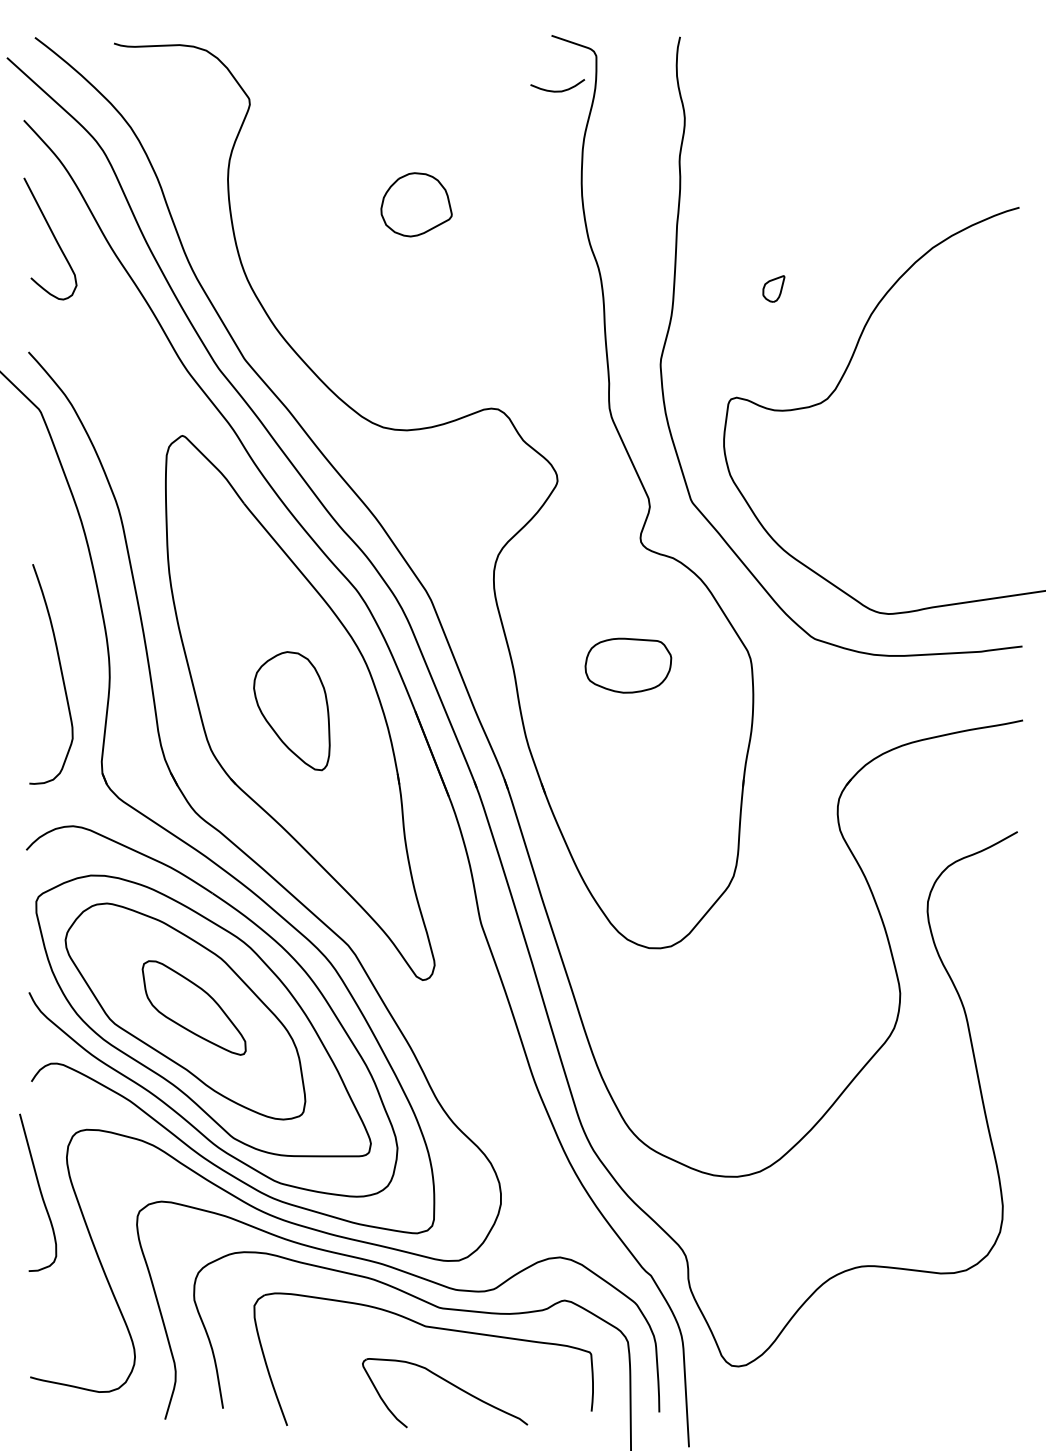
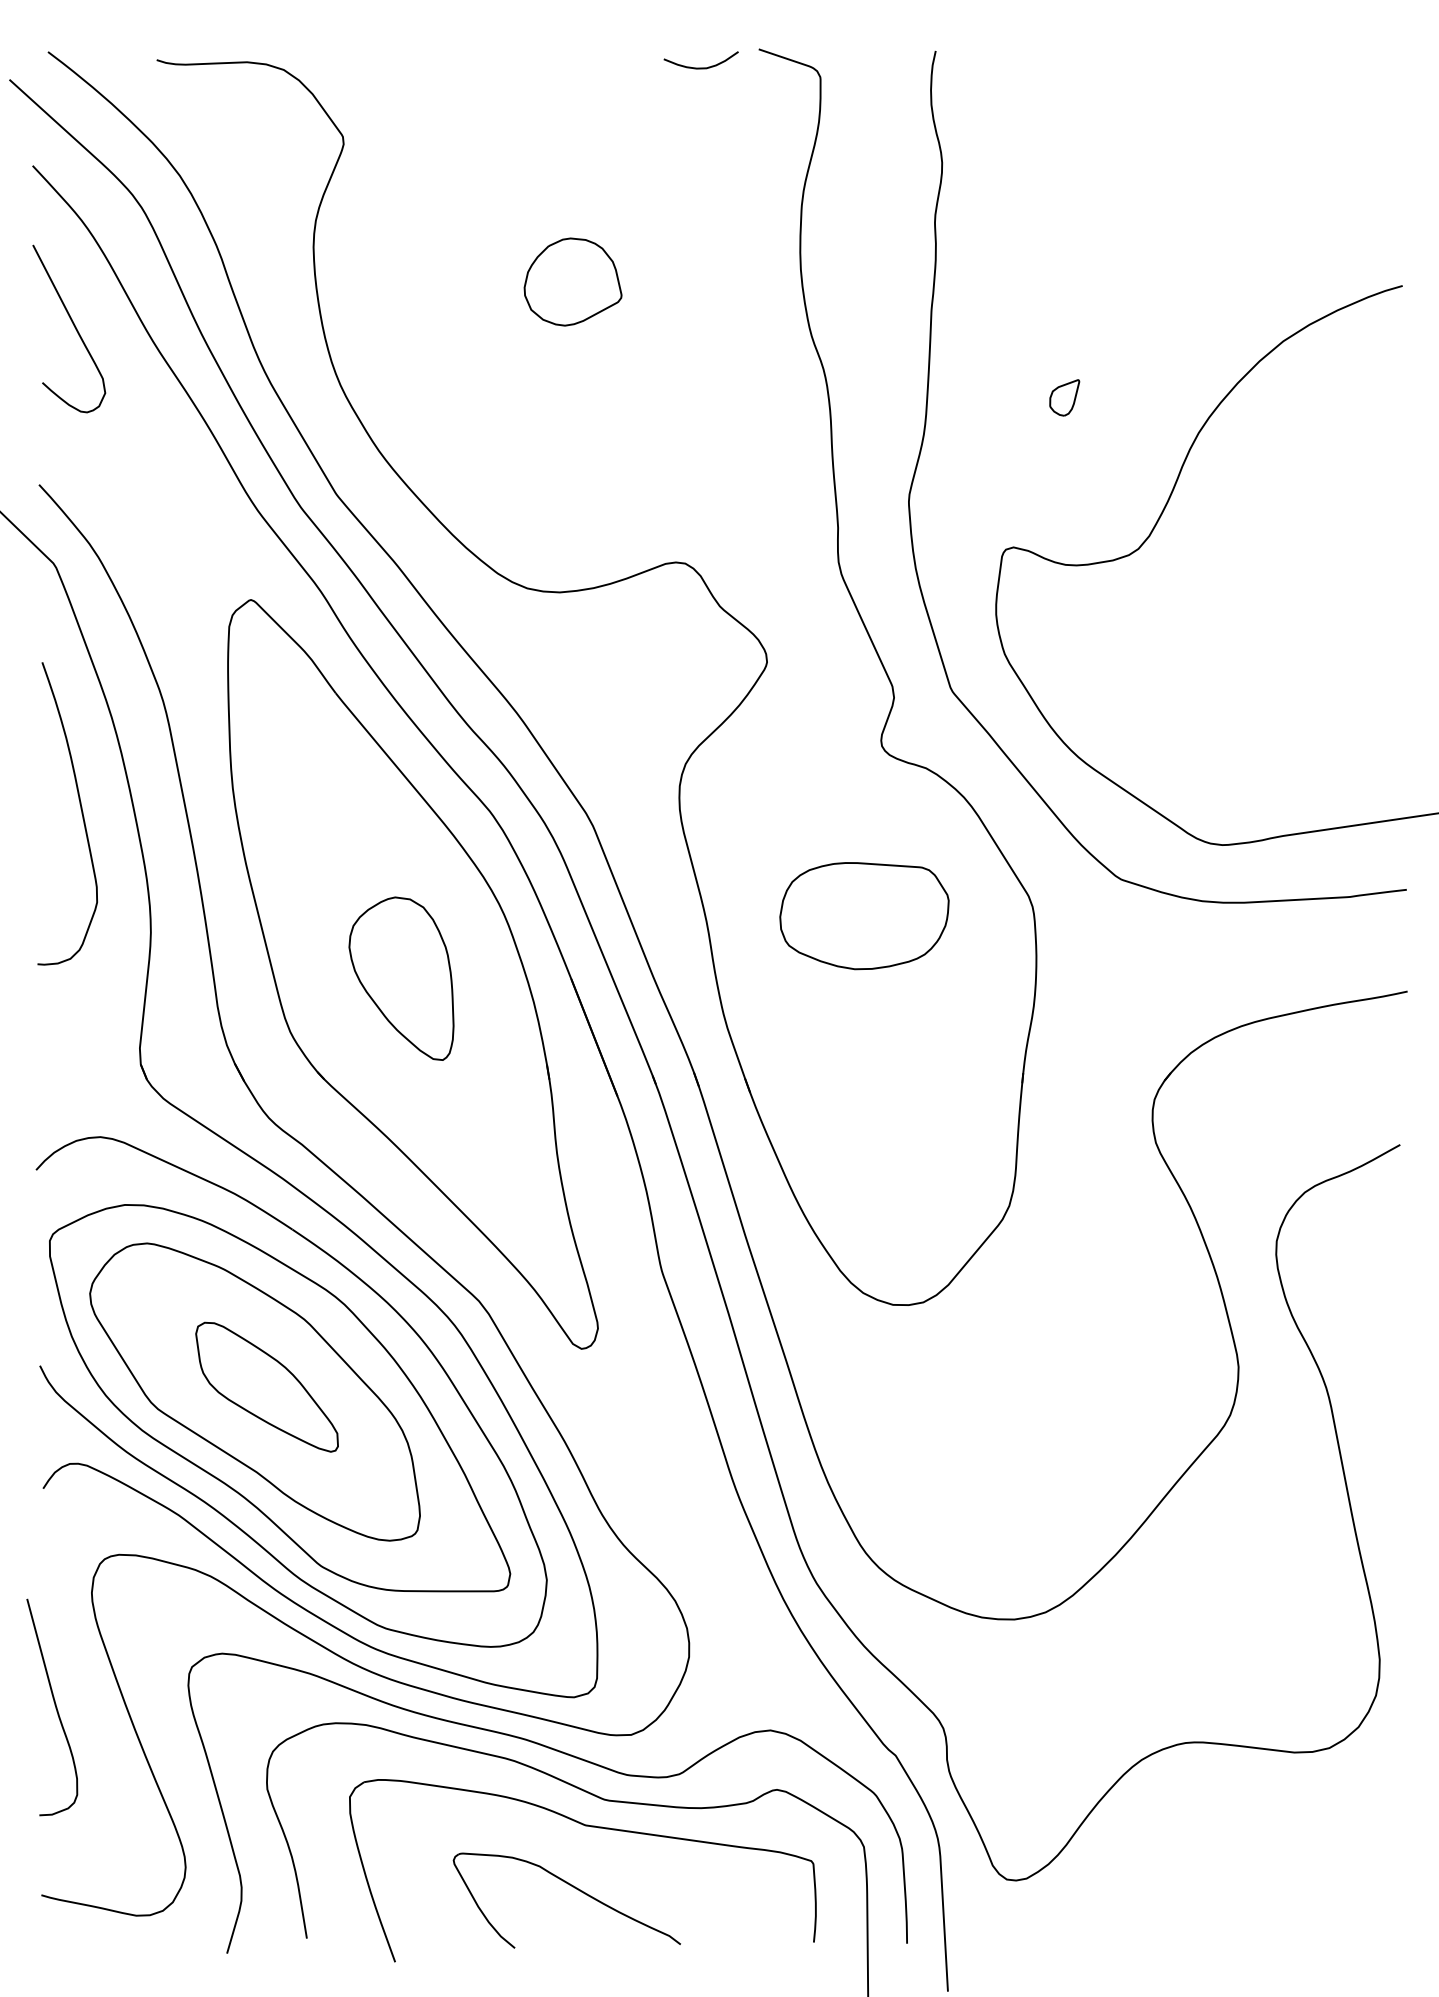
curve: (557, 90) -> (700, 66), moved
part: (628, 665) -> (864, 915), size x1.43
curve: (60, 672) -> (80, 811), moved
curve: (39, 1191) -> (54, 1705), moved
part: (450, 1384) -> (574, 1888), moved

